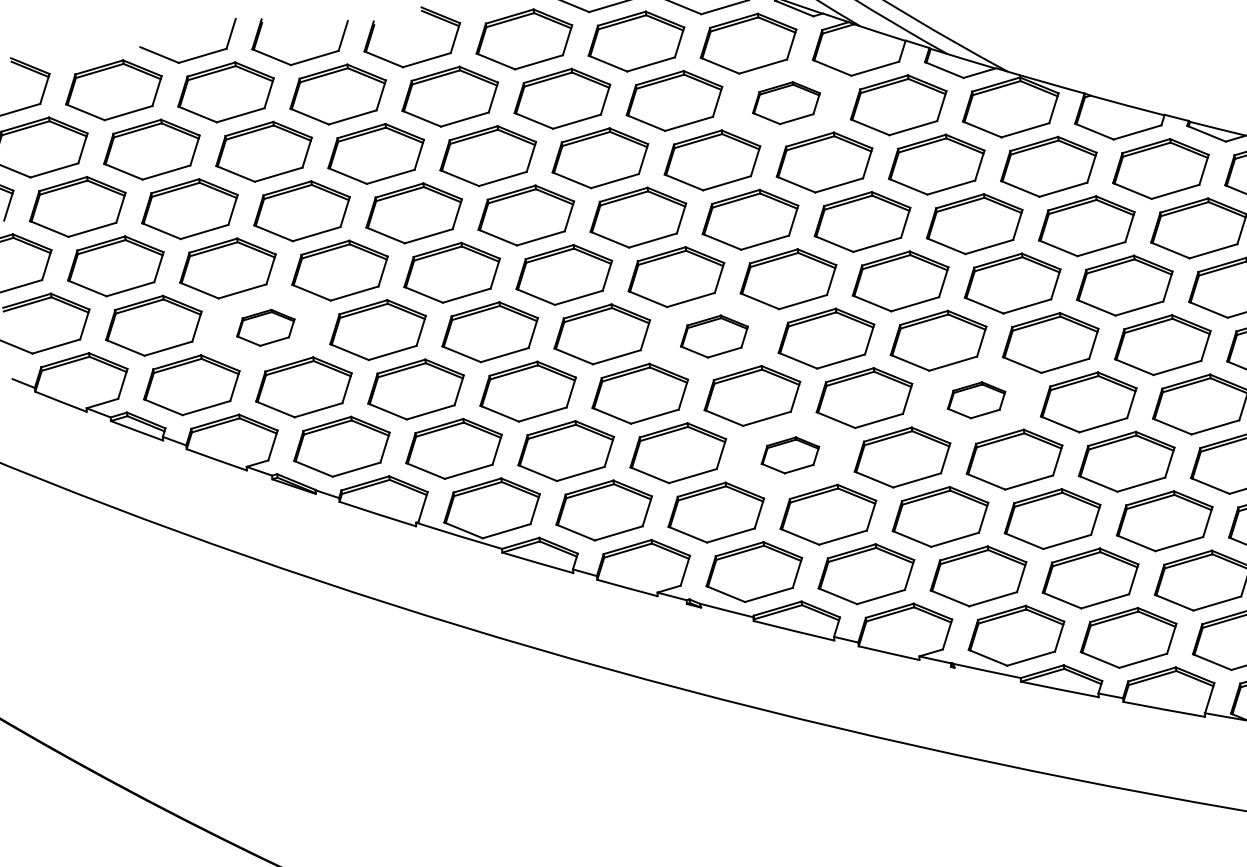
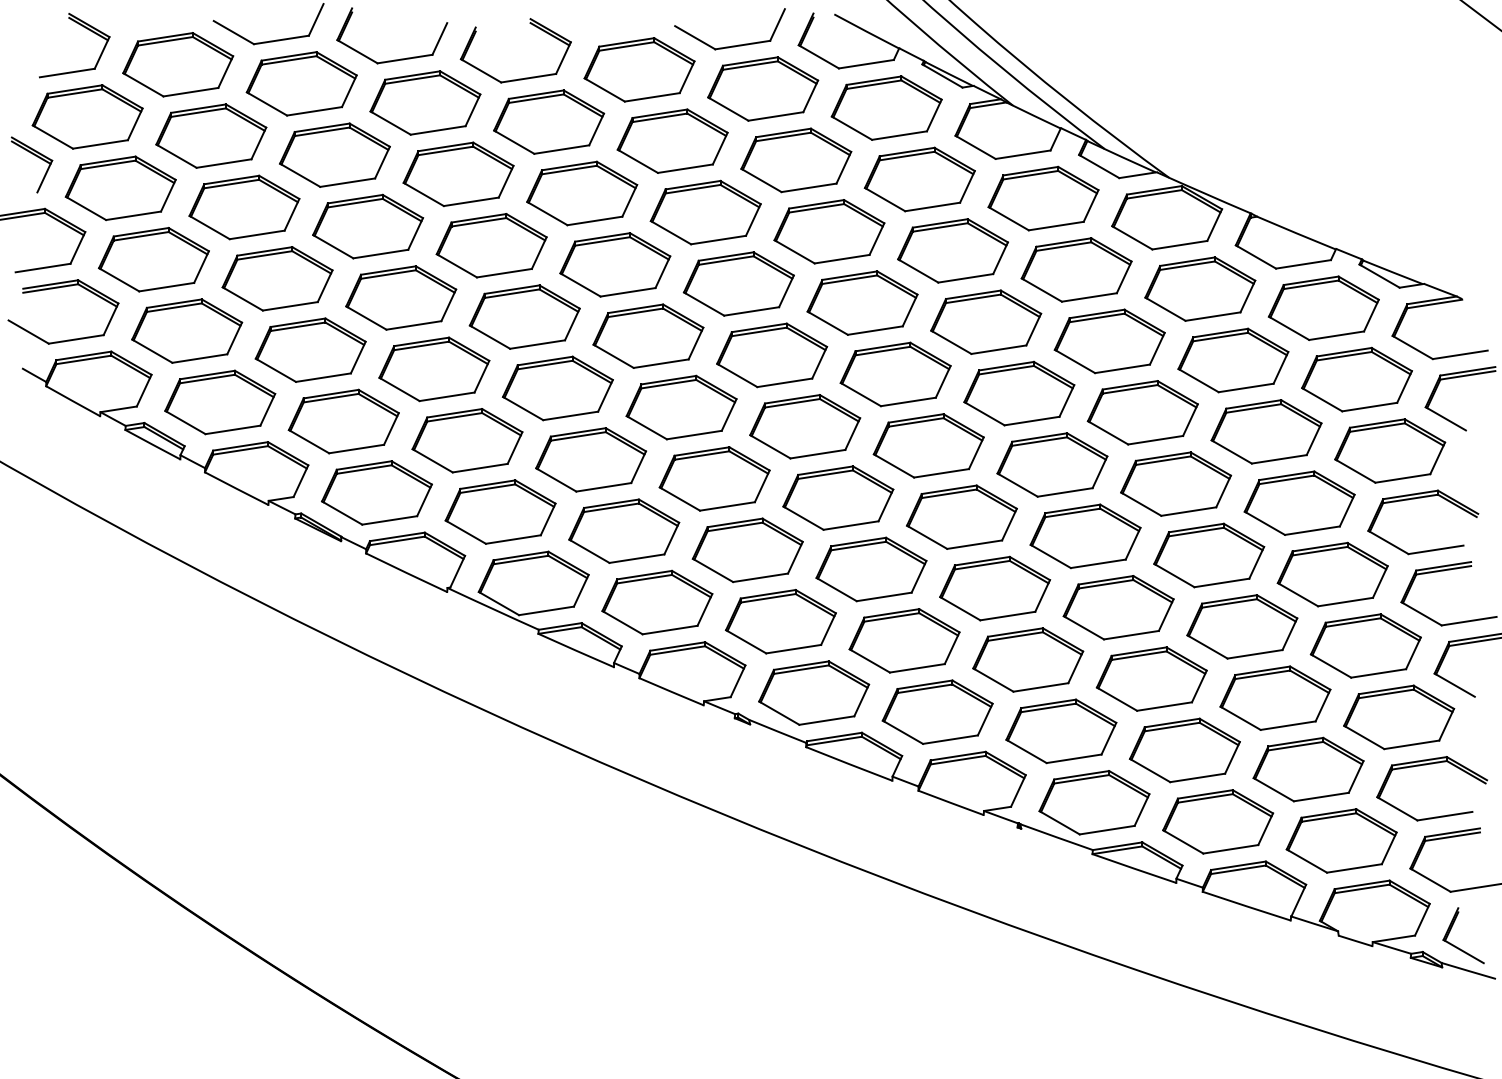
part: (786, 103) -> (919, 179), size x1.43
part: (265, 327) -> (310, 349), size x1.67
part: (714, 336) -> (805, 426), size x1.43
part: (976, 400) -> (1085, 536), size x1.67
part: (790, 455) -> (871, 569), size x1.67

